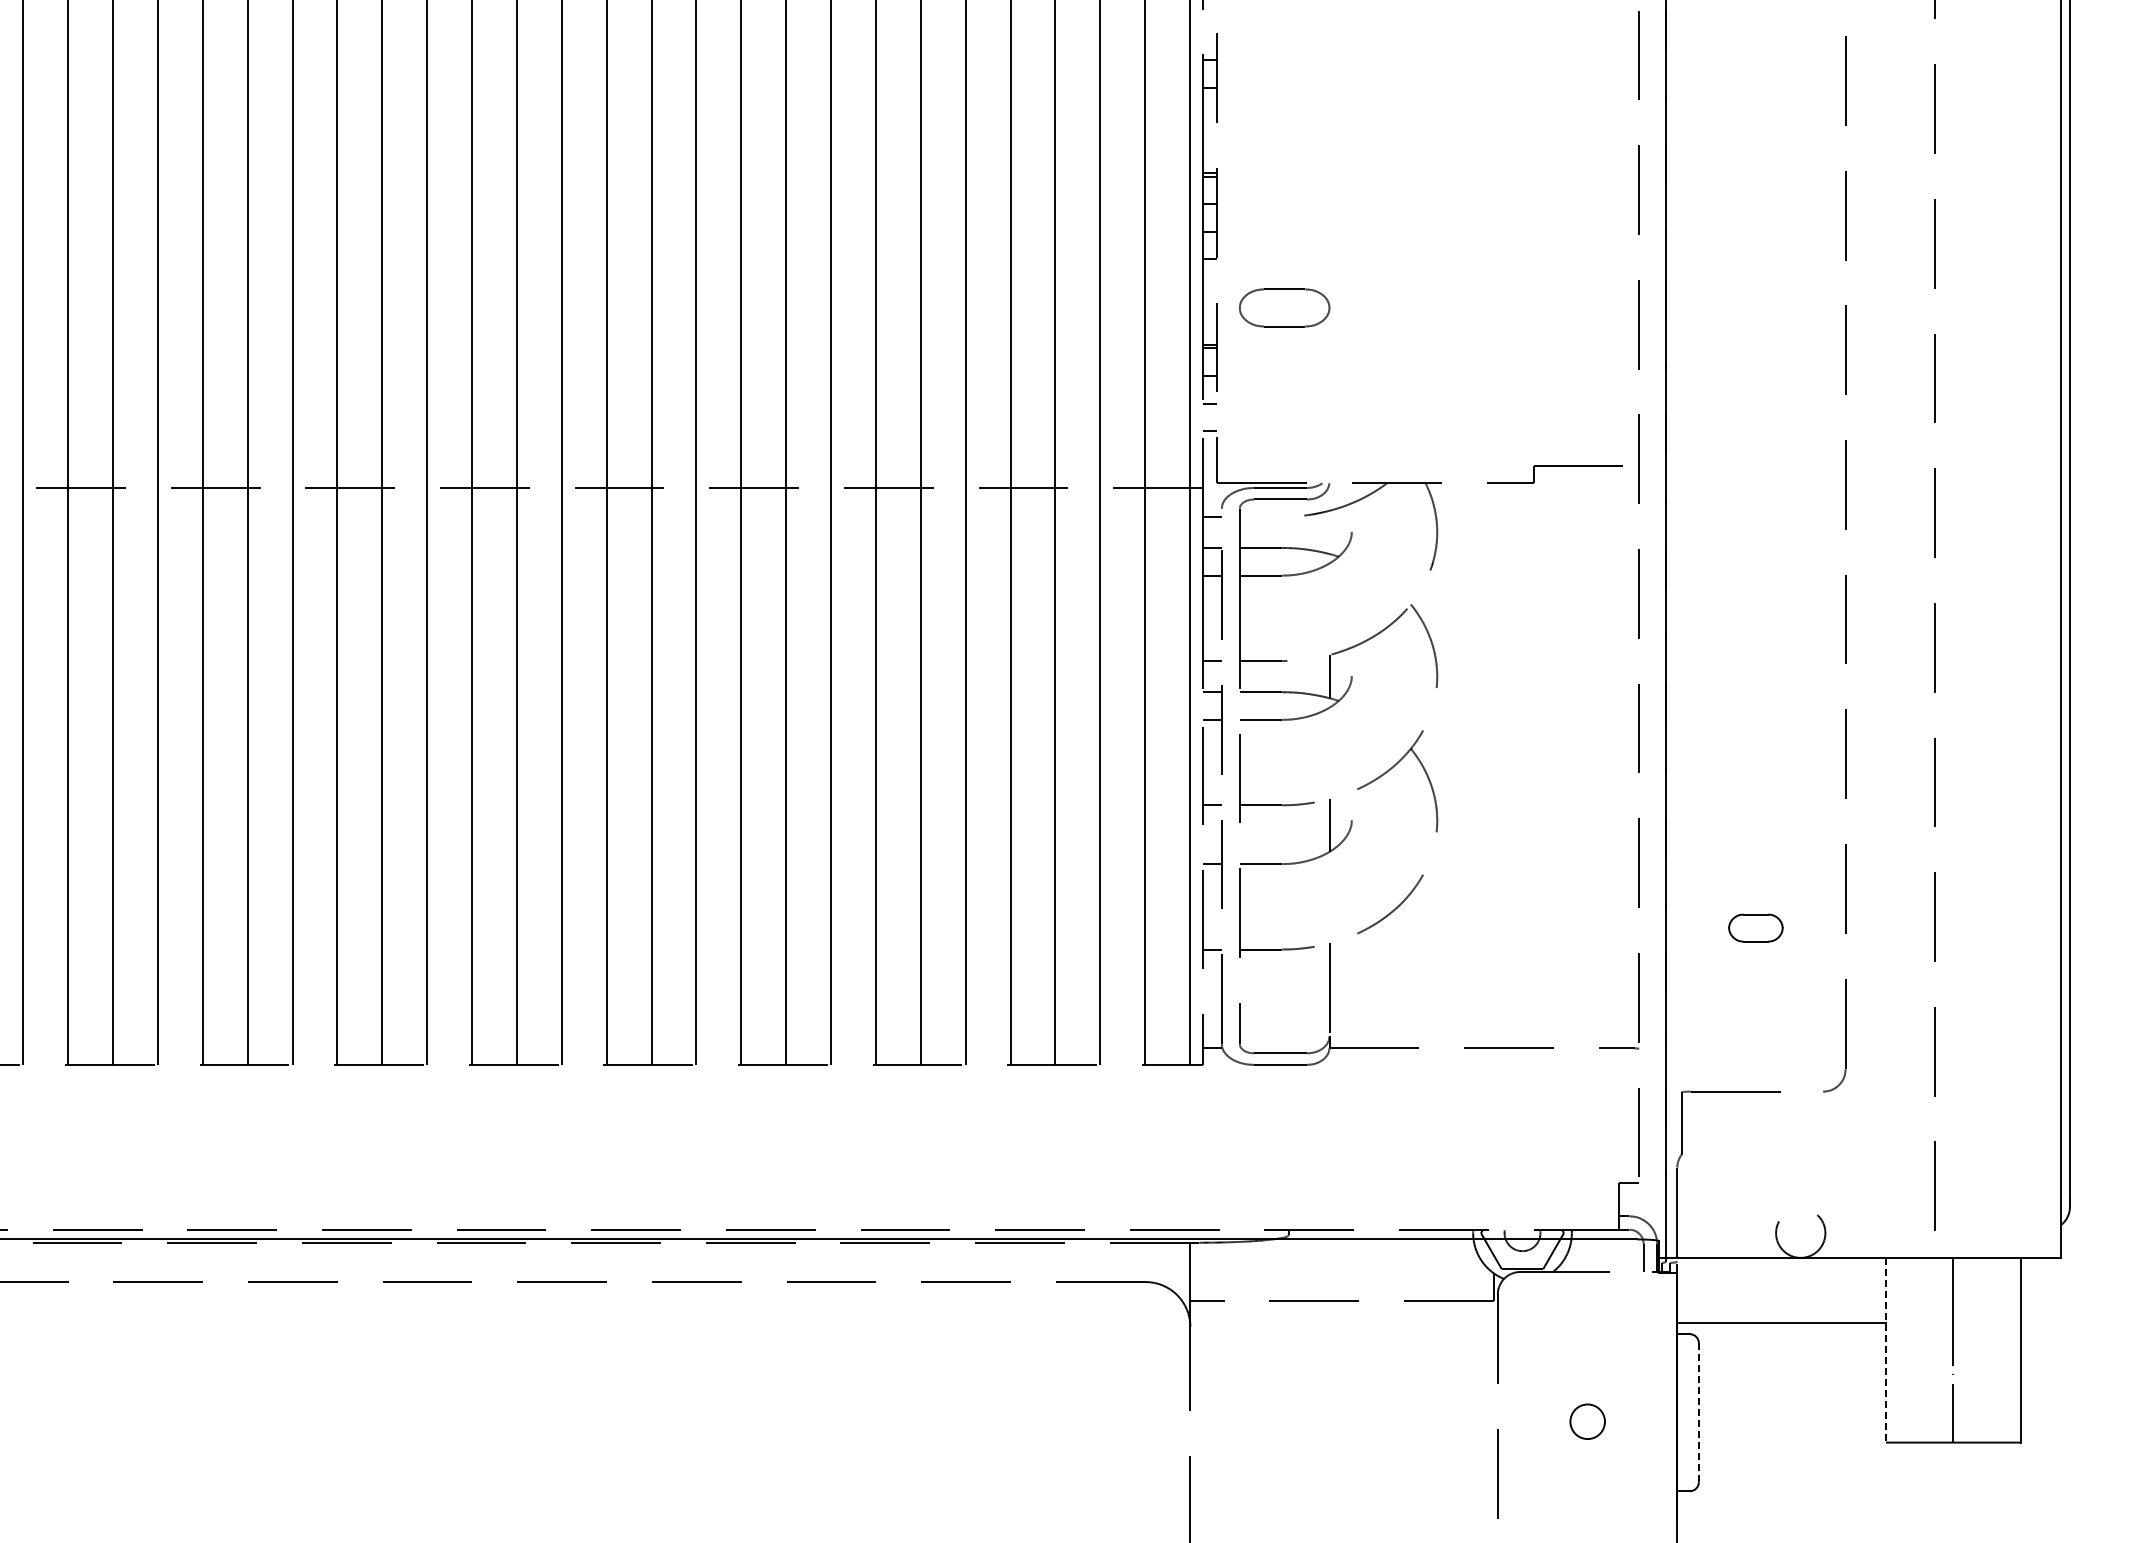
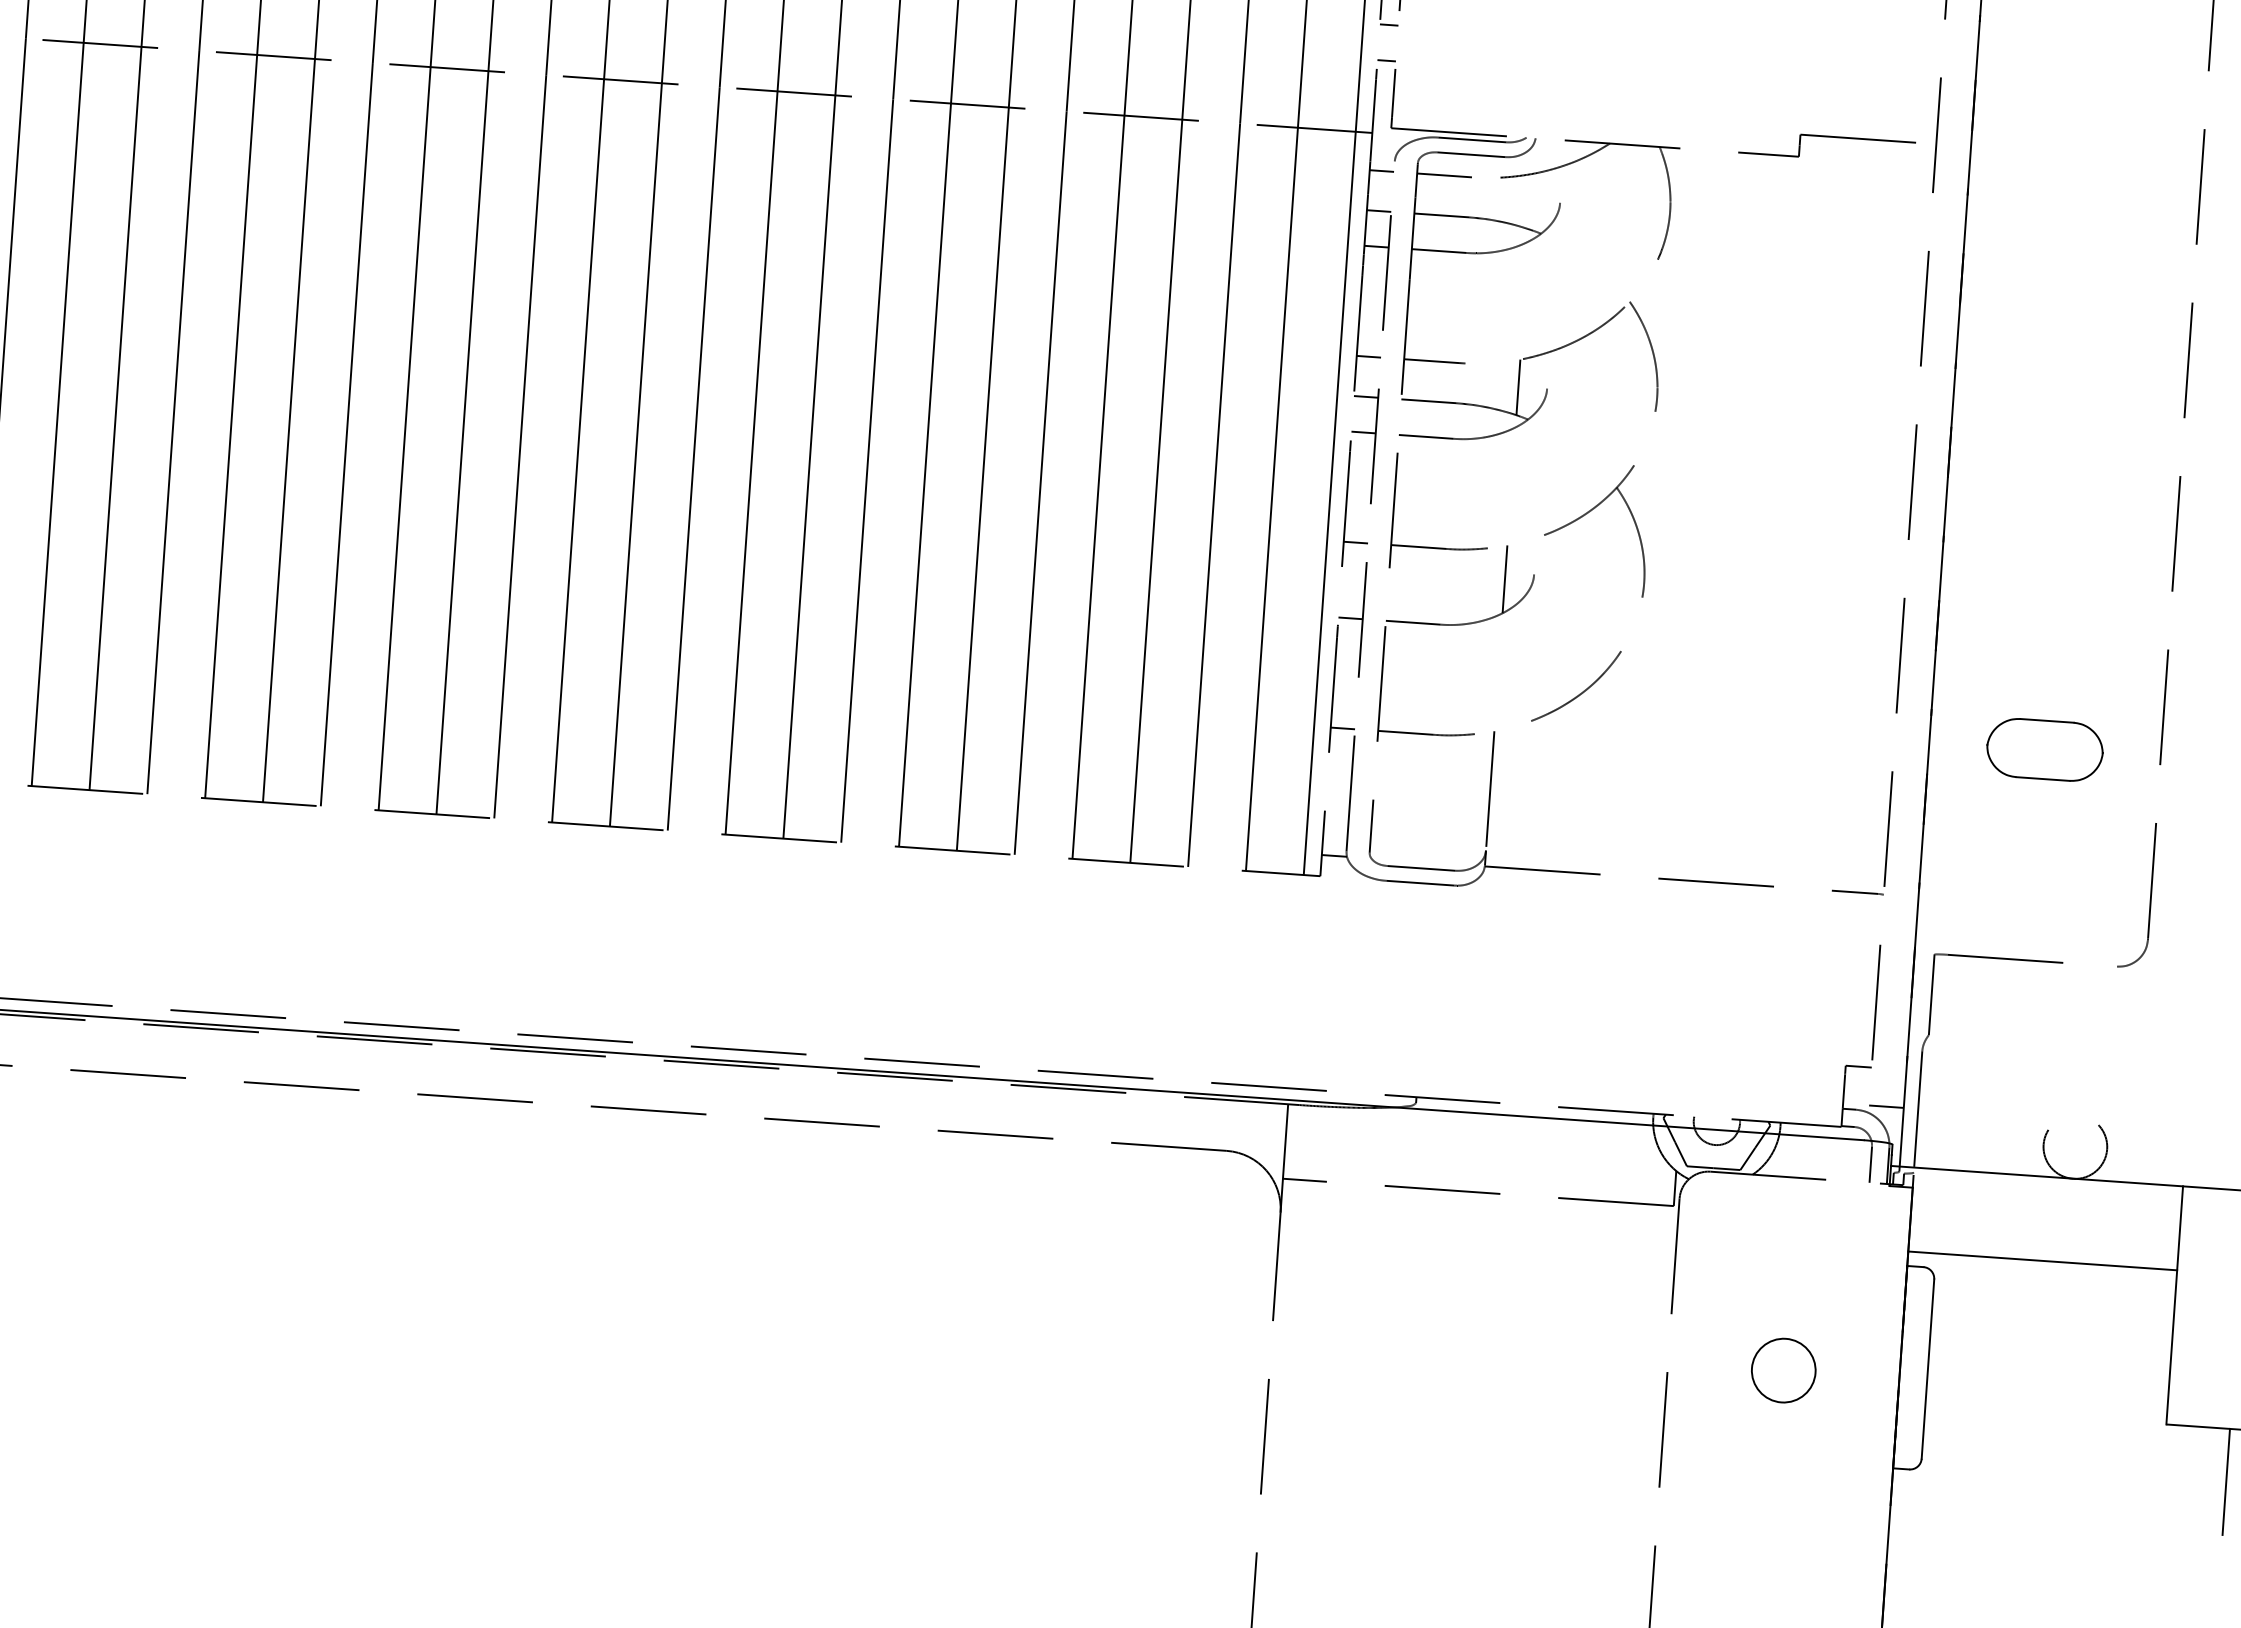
line: (1260, 516) -> (1443, 174), added
part: (1755, 927) -> (2044, 749), size x1.67
line: (1652, 1212) -> (1886, 1106), added
line: (1886, 1350) -> (2175, 1305), dashed -> solid
line: (1698, 1412) -> (1927, 1368), dashed -> solid
circle: (1587, 1421) -> (1783, 1370), size x1.43
line: (1935, 1483) -> (2226, 1481), added

